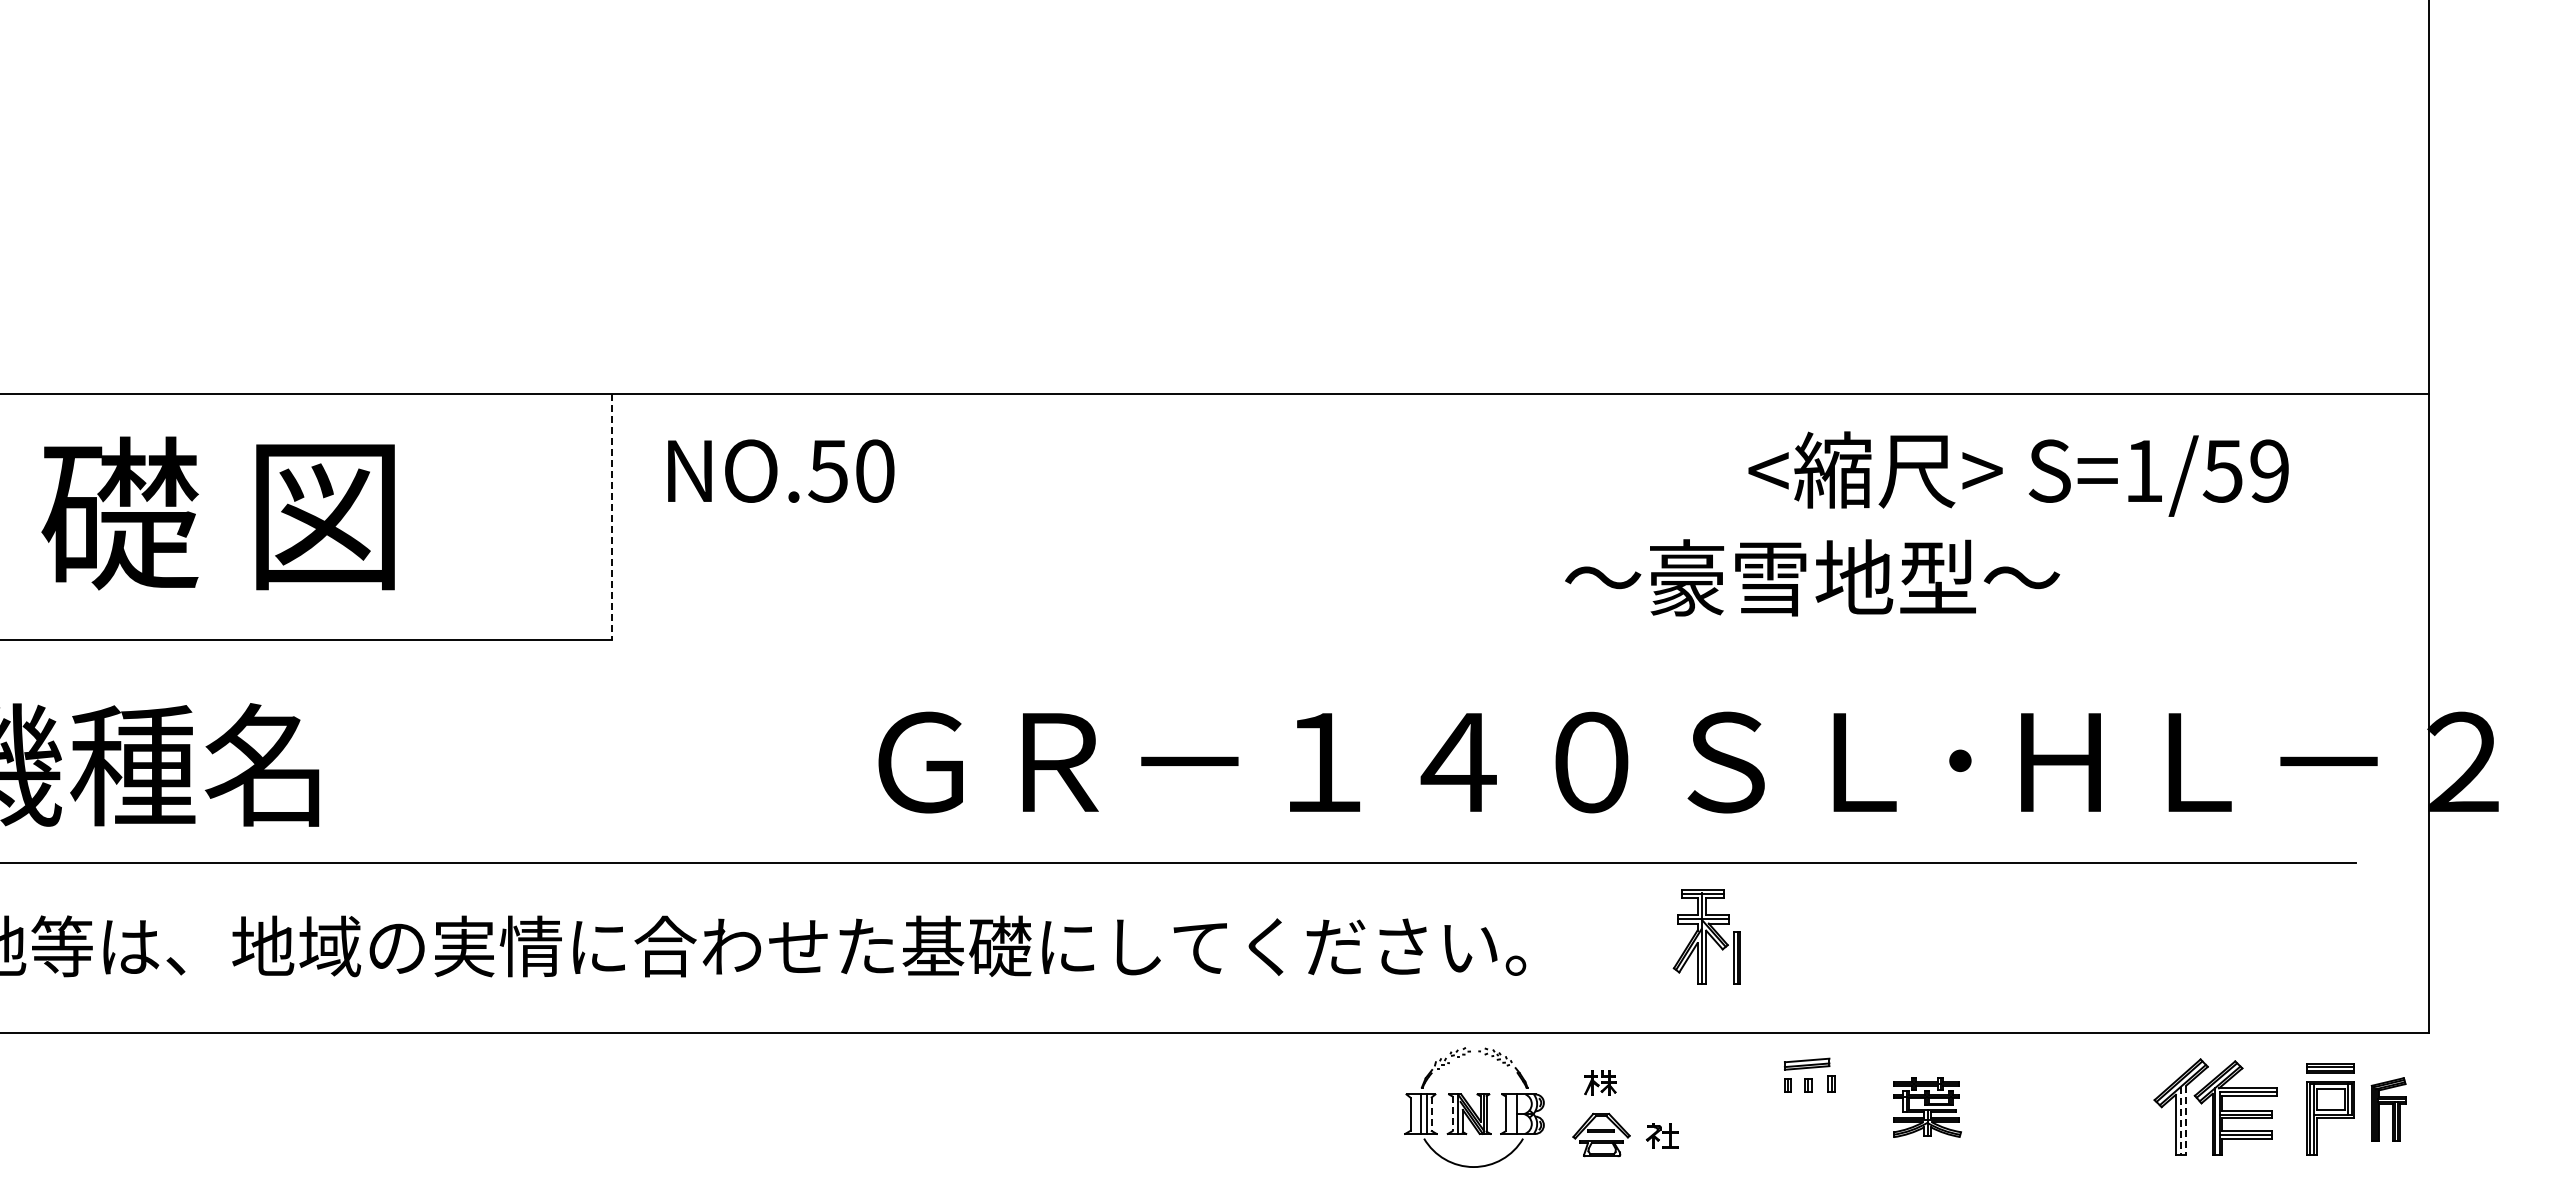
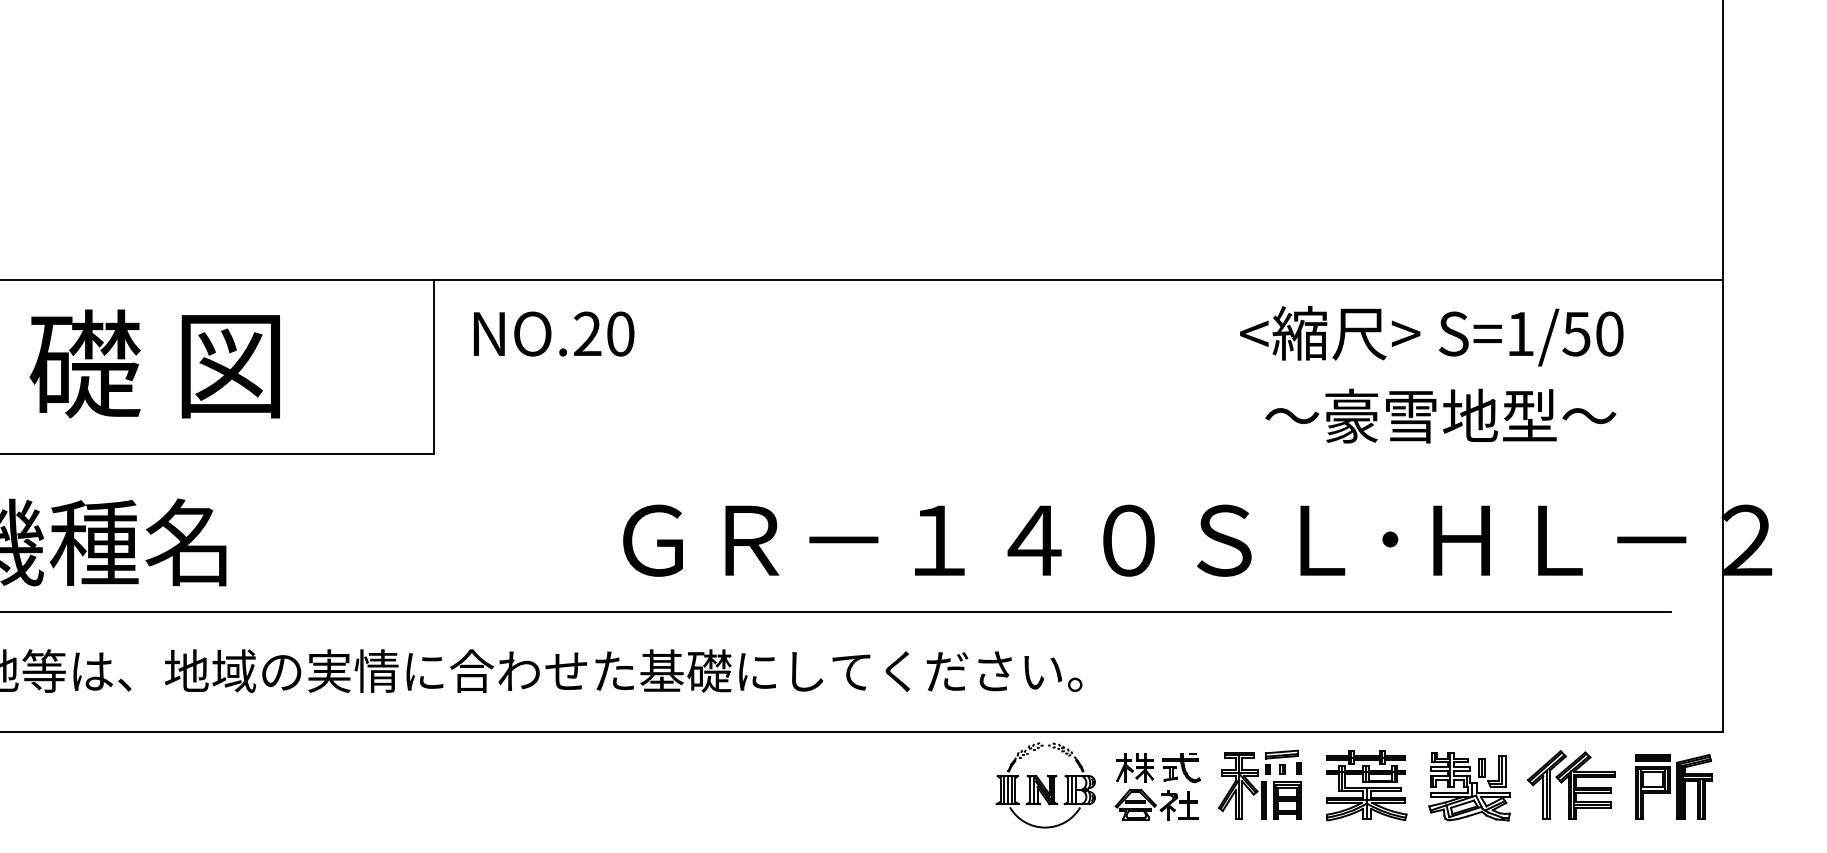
text: (827, 470) -> (586, 333), NO.50 -> NO.20
text: (2269, 470) -> (1609, 333), S=1/59 -> S=1/50
line: (611, 517) -> (433, 366), dashed -> solid
text: (1812, 577) -> (1440, 415), moved
part: (1706, 936) -> (1242, 785), moved
part: (1600, 1082) -> (1135, 767), size x1.67
part: (1665, 1082) -> (1181, 767), added
part: (1927, 1107) -> (1367, 785), size x1.67
part: (2071, 1109) -> (1469, 786), added
part: (2388, 1109) -> (1693, 786), size x1.43
line: (1416, 1113) -> (1004, 789), added
line: (1511, 1113) -> (1072, 789), added
line: (1431, 1114) -> (1015, 790), dashed -> solid
line: (1452, 1114) -> (1030, 790), dashed -> solid
line: (2180, 1120) -> (1546, 794), dashed -> solid
line: (2186, 1120) -> (1550, 794), dashed -> solid
part: (1815, 1128) -> (1287, 800), added
part: (1662, 1135) -> (1179, 805), size x1.67

